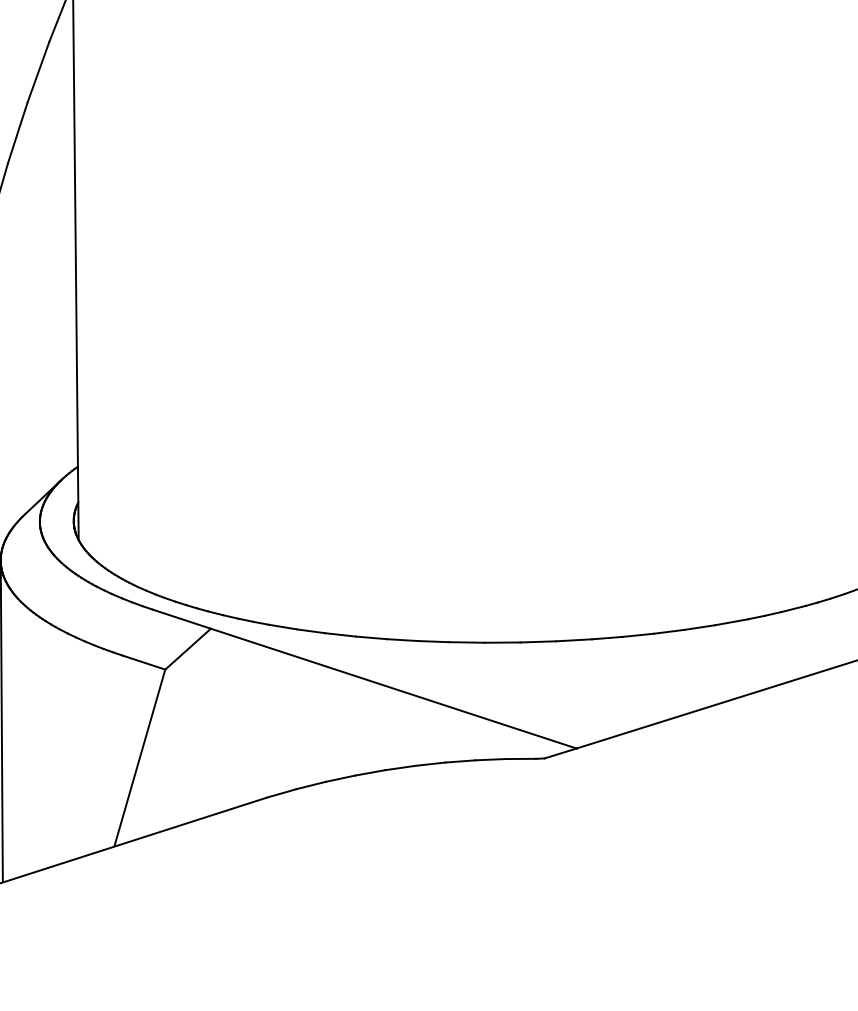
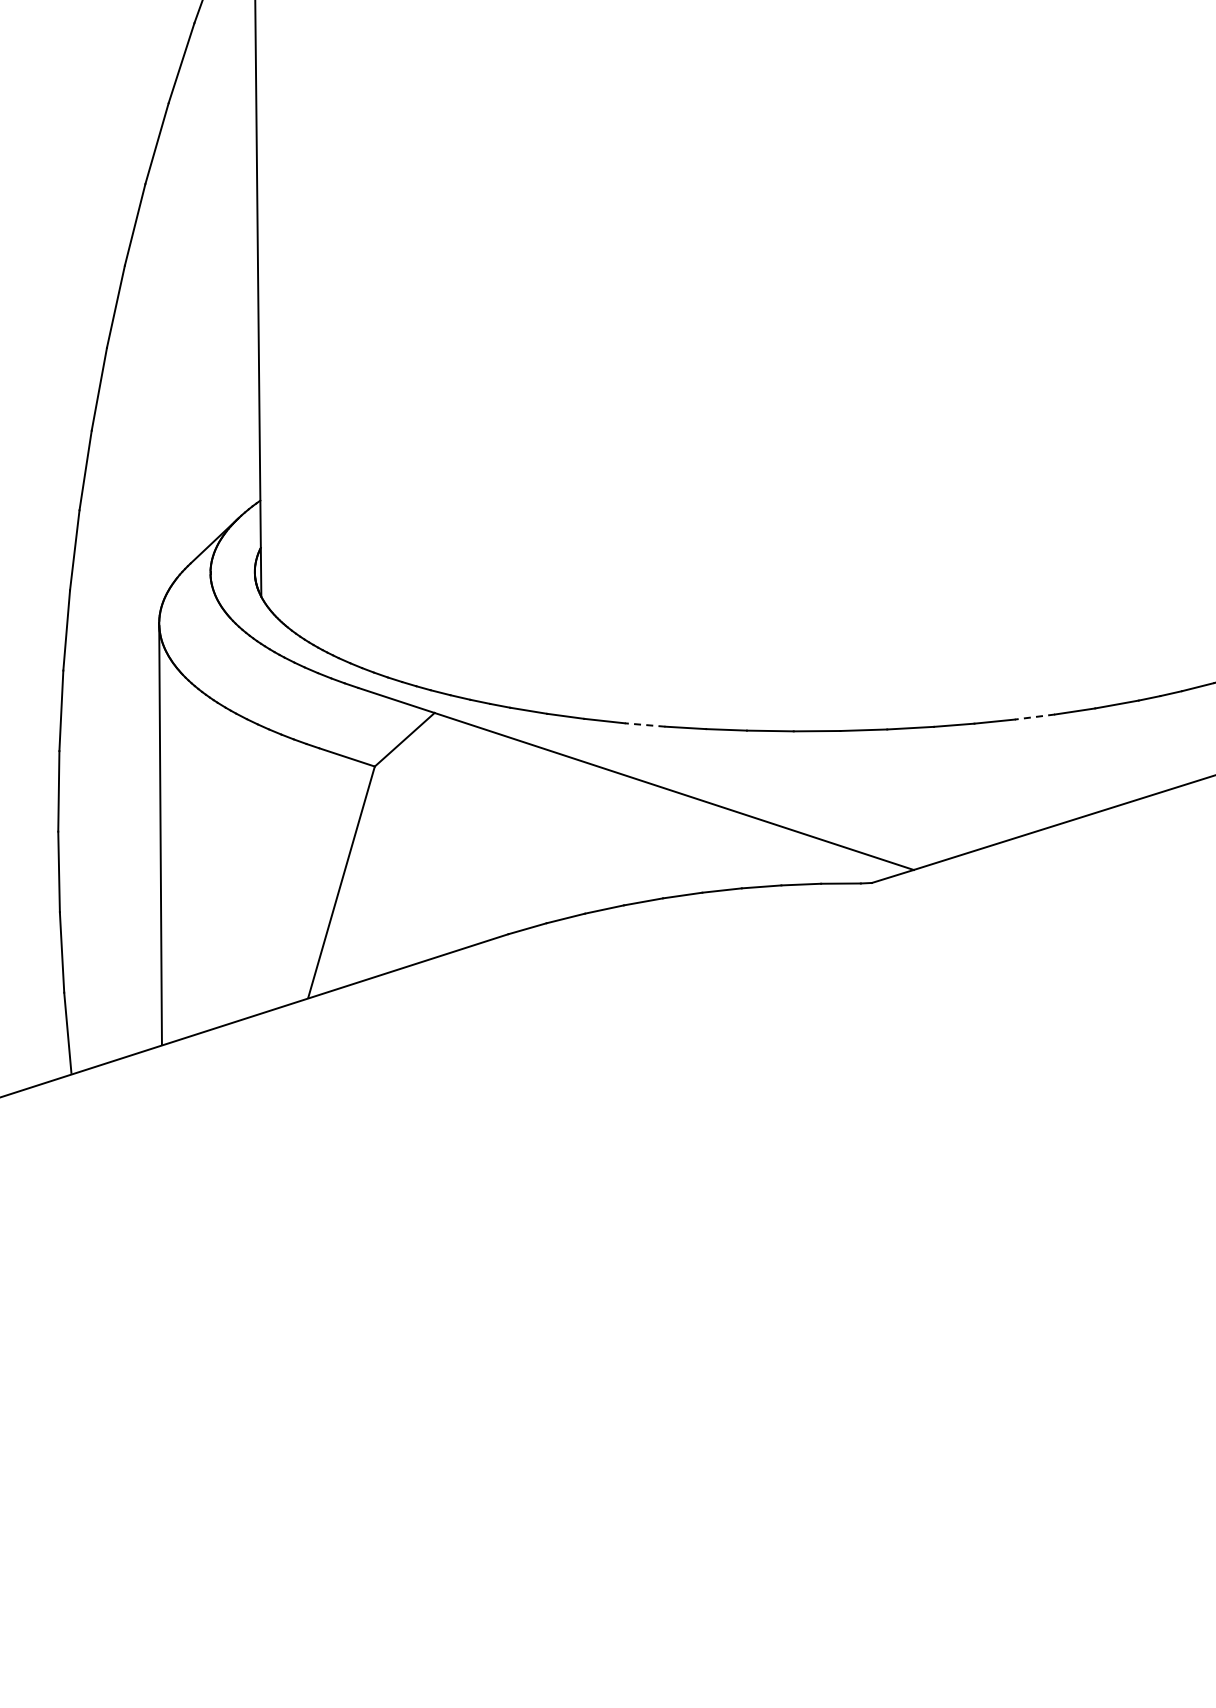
line: (668, 632) -> (1034, 717), solid -> dashed
line: (371, 637) -> (644, 724), solid -> dashed

